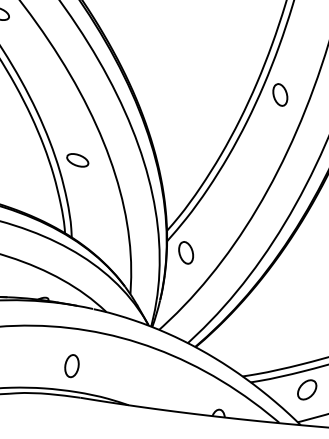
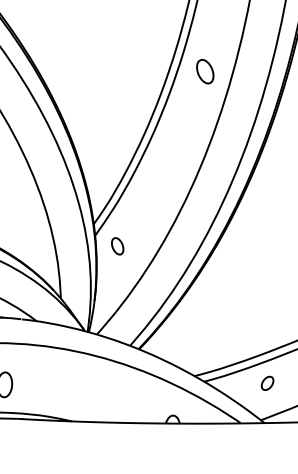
part: (280, 94) -> (205, 71), moved
part: (186, 252) -> (117, 245), size x0.7
part: (307, 389) -> (267, 382), size x0.6

